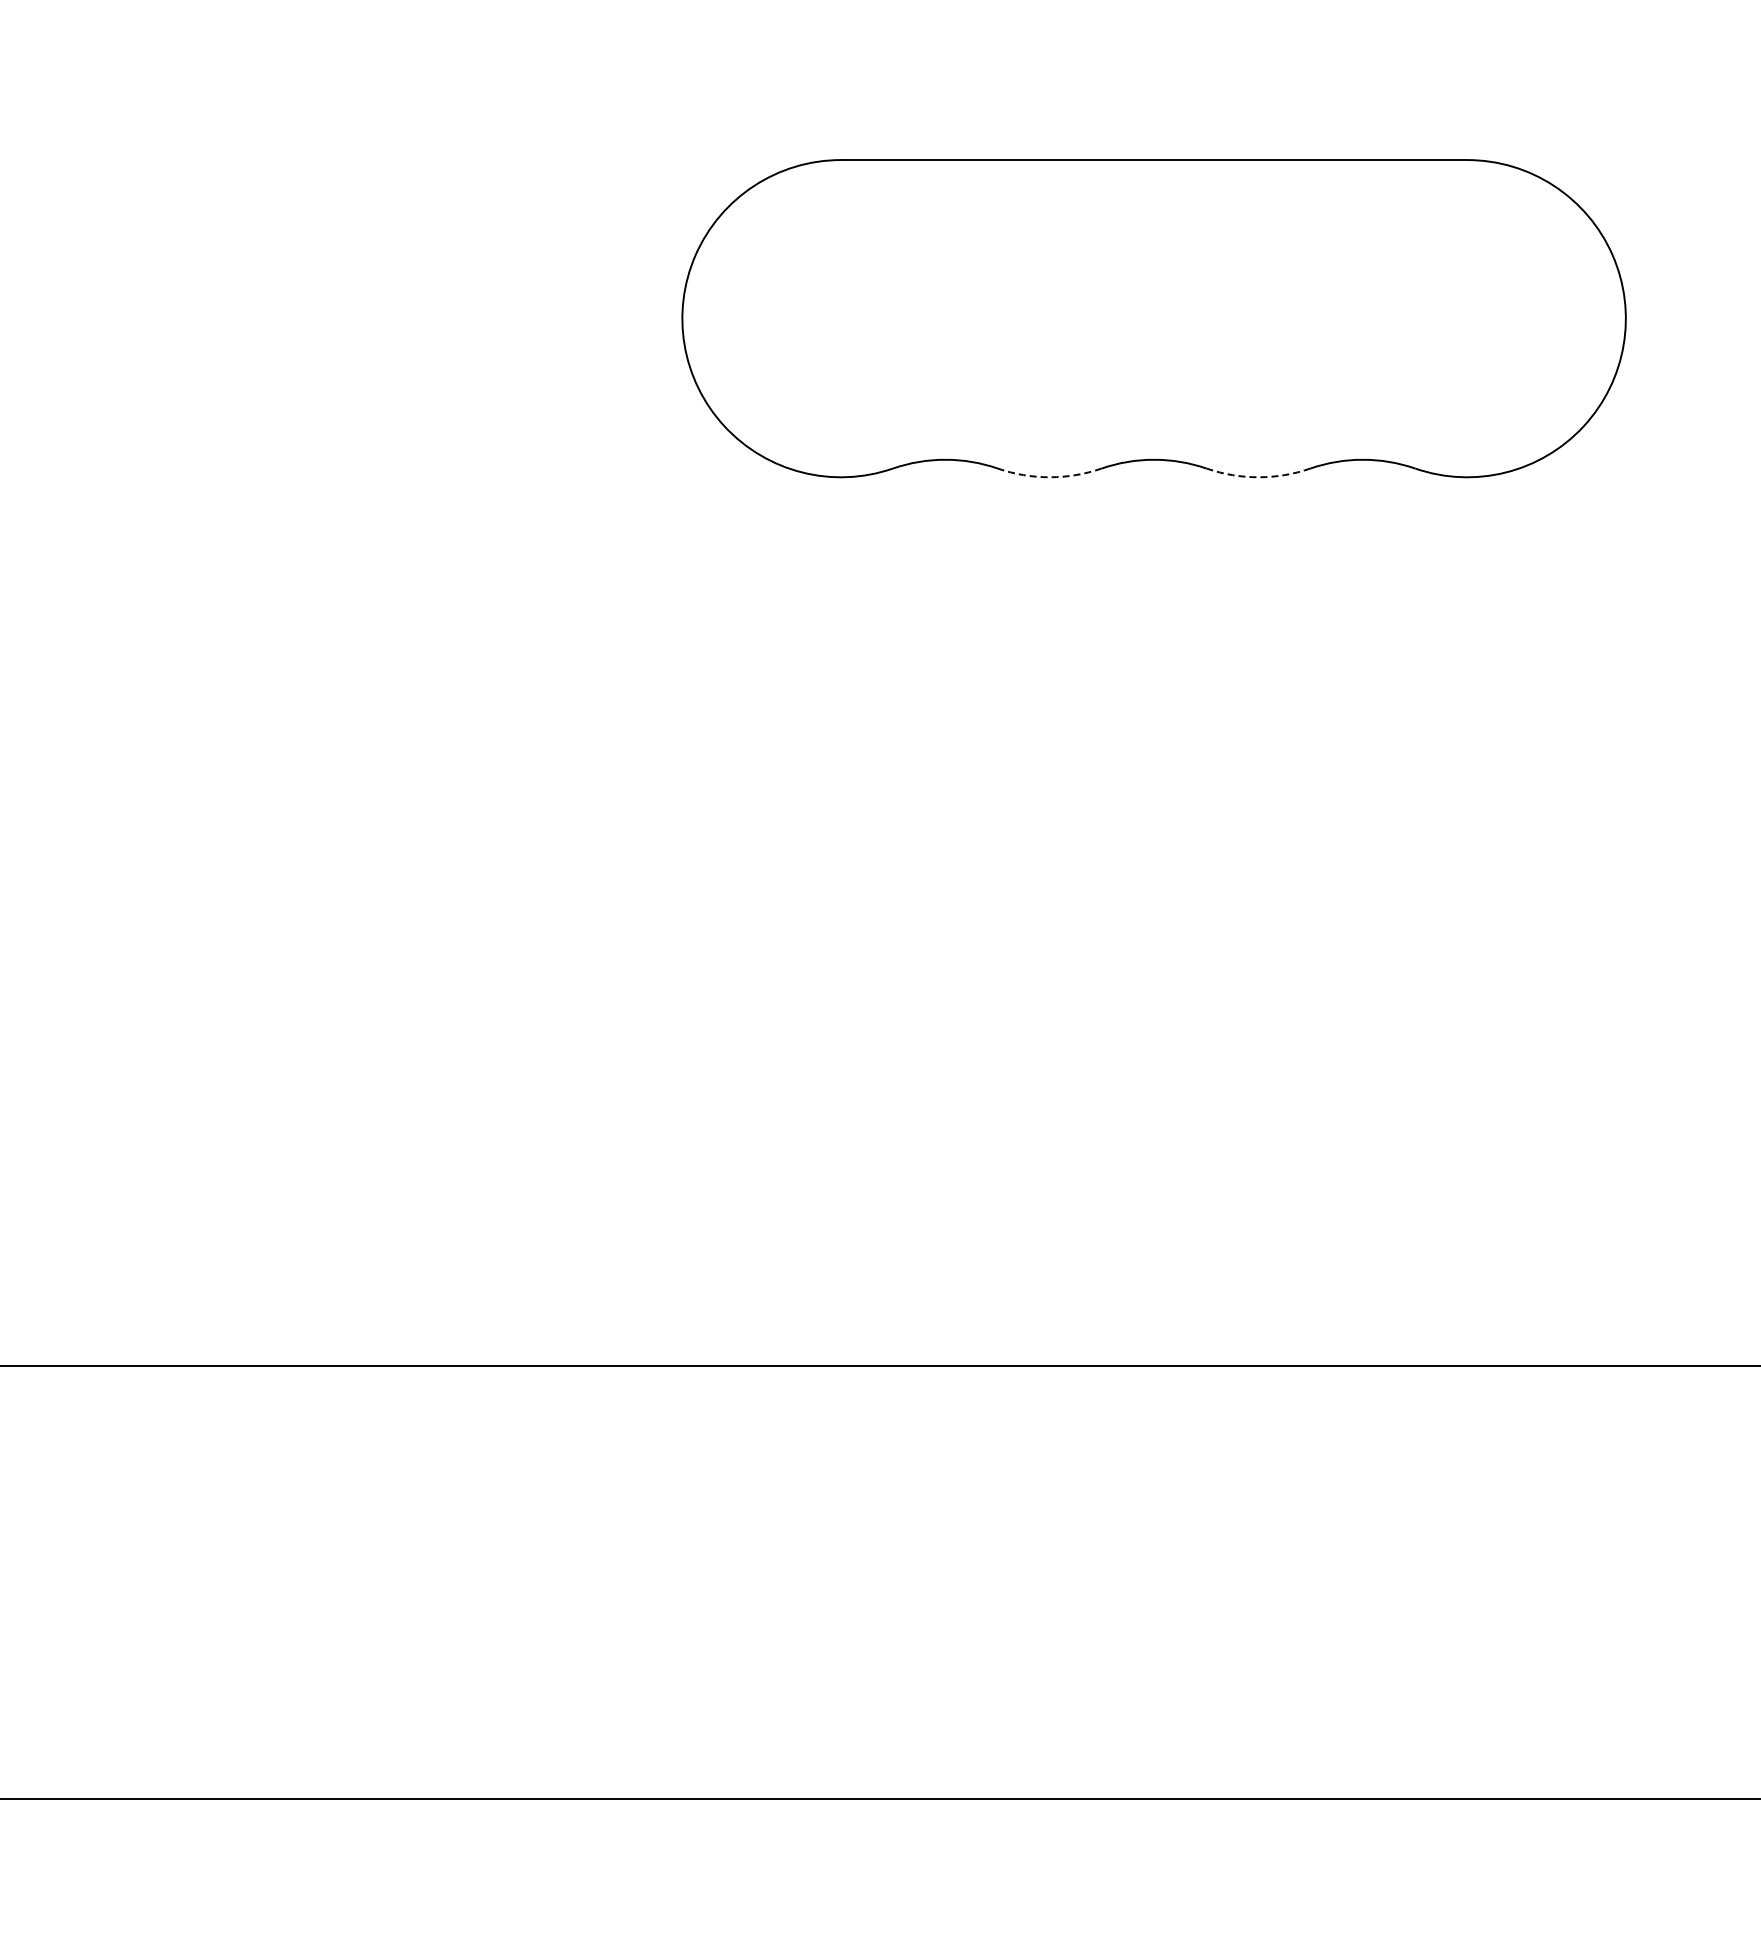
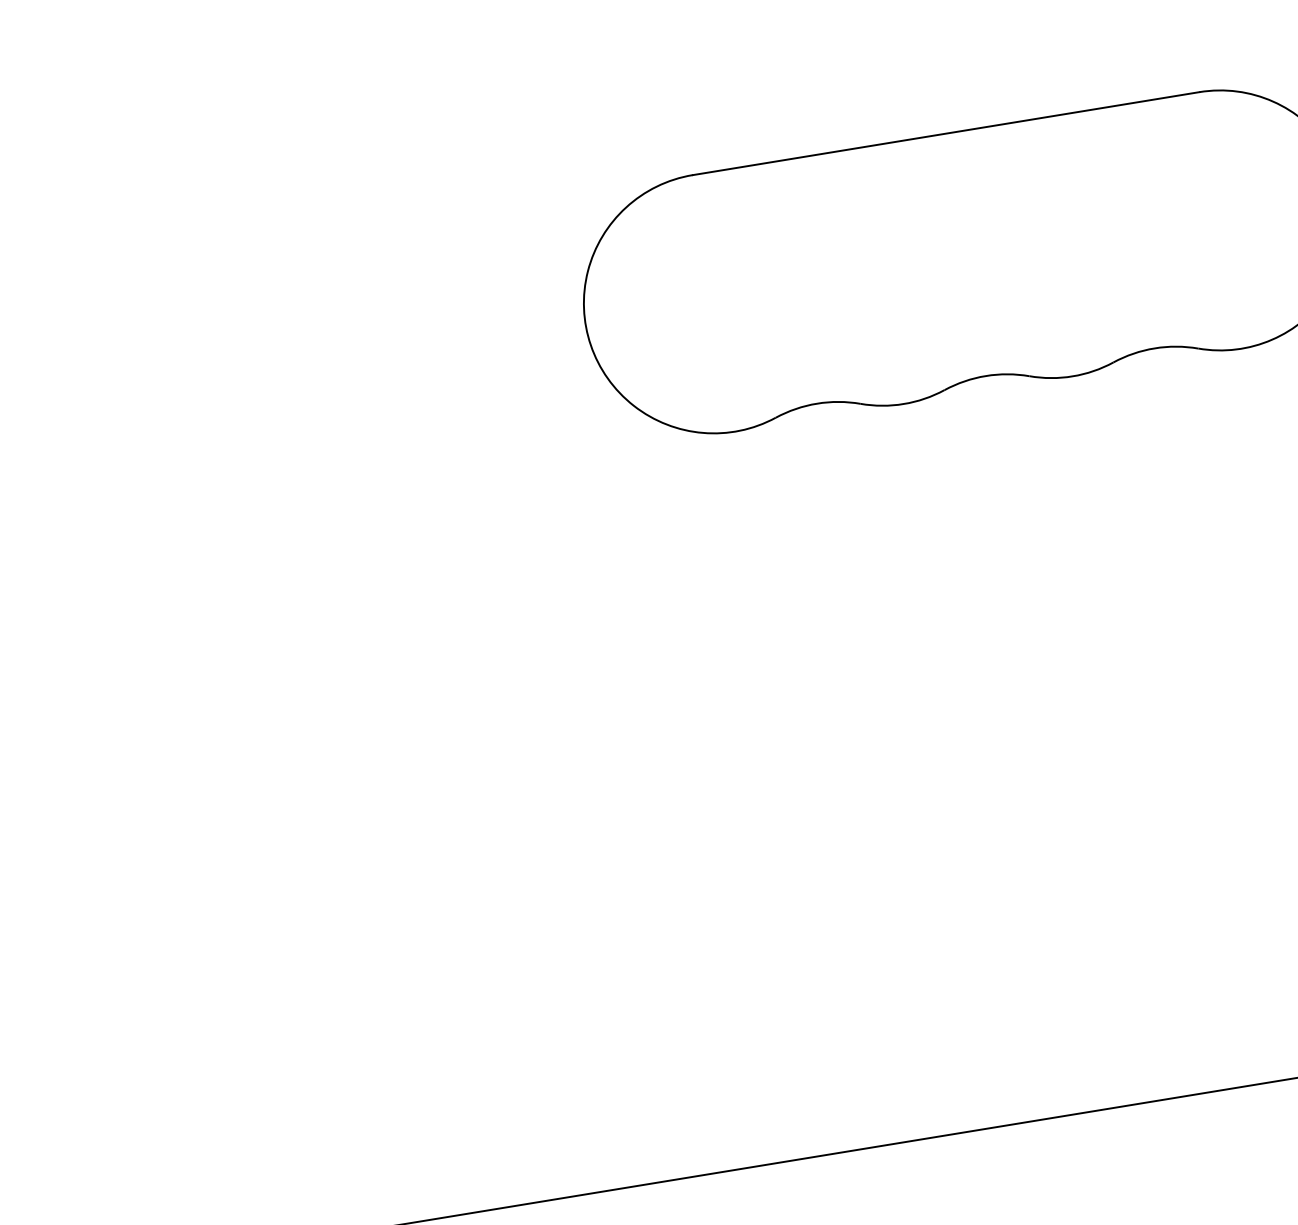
arc: (1049, 477) -> (903, 404), dashed -> solid
arc: (1258, 477) -> (1072, 376), dashed -> solid

